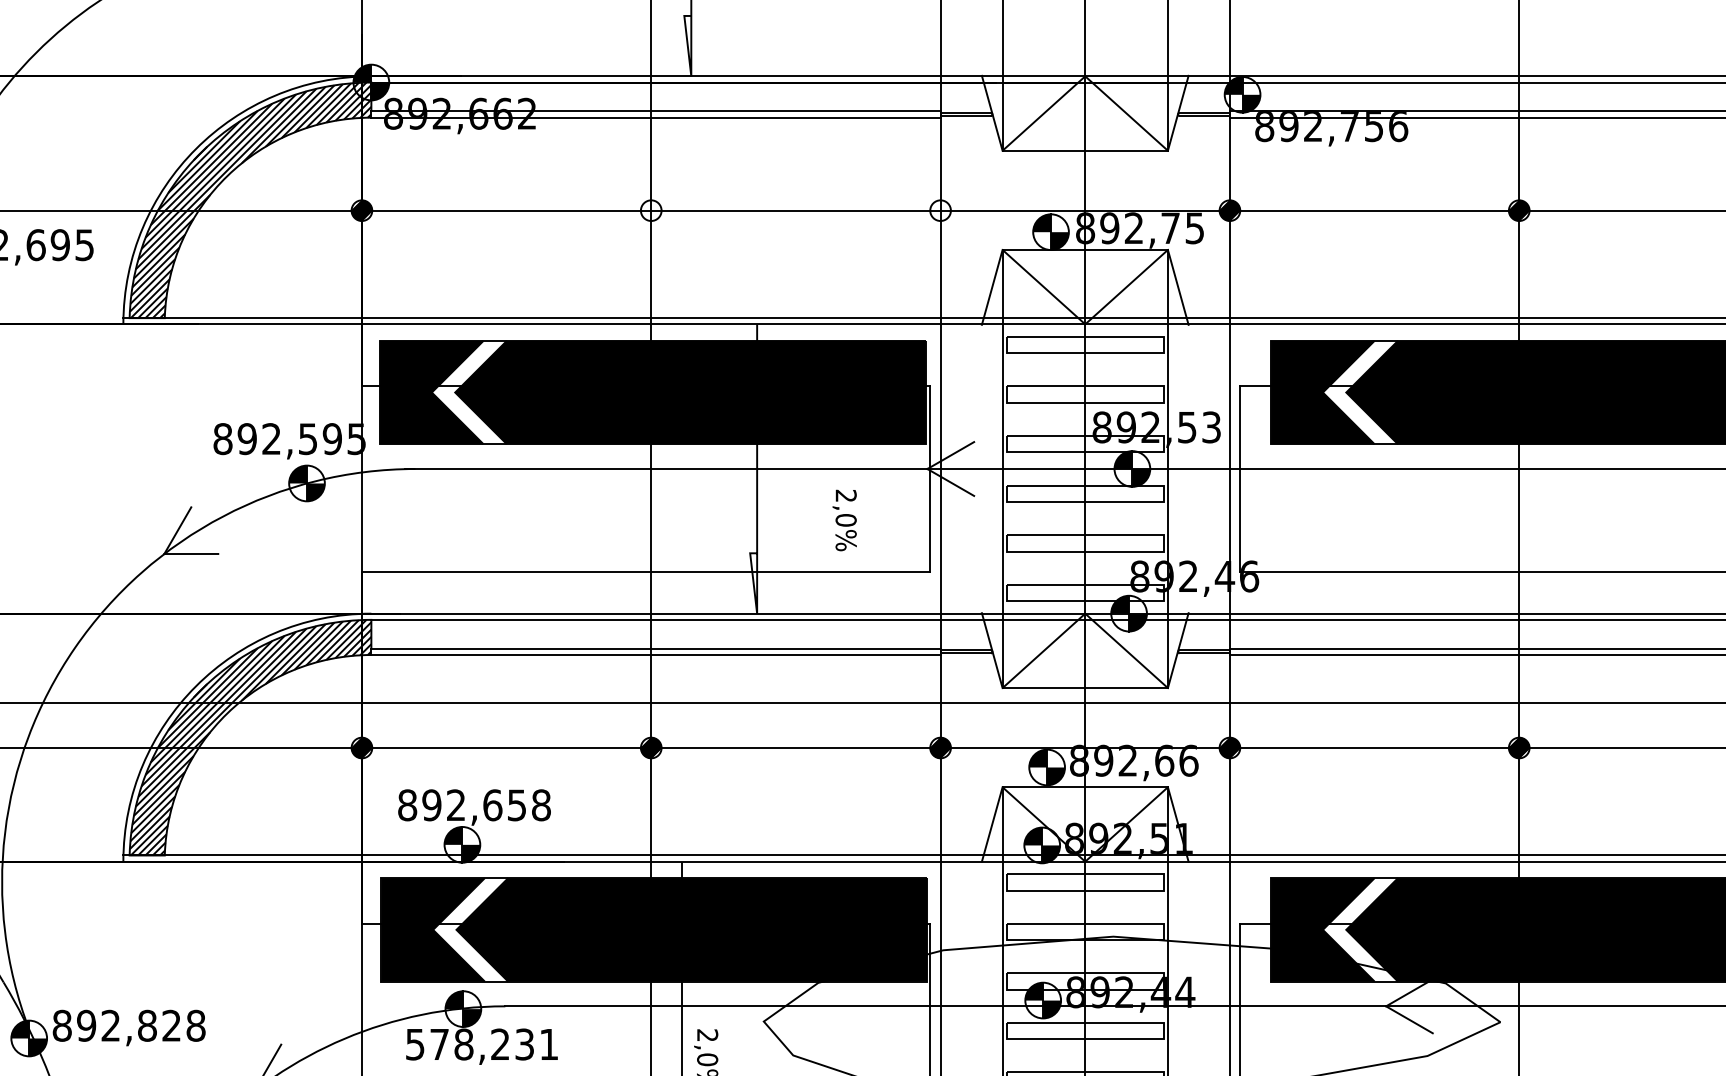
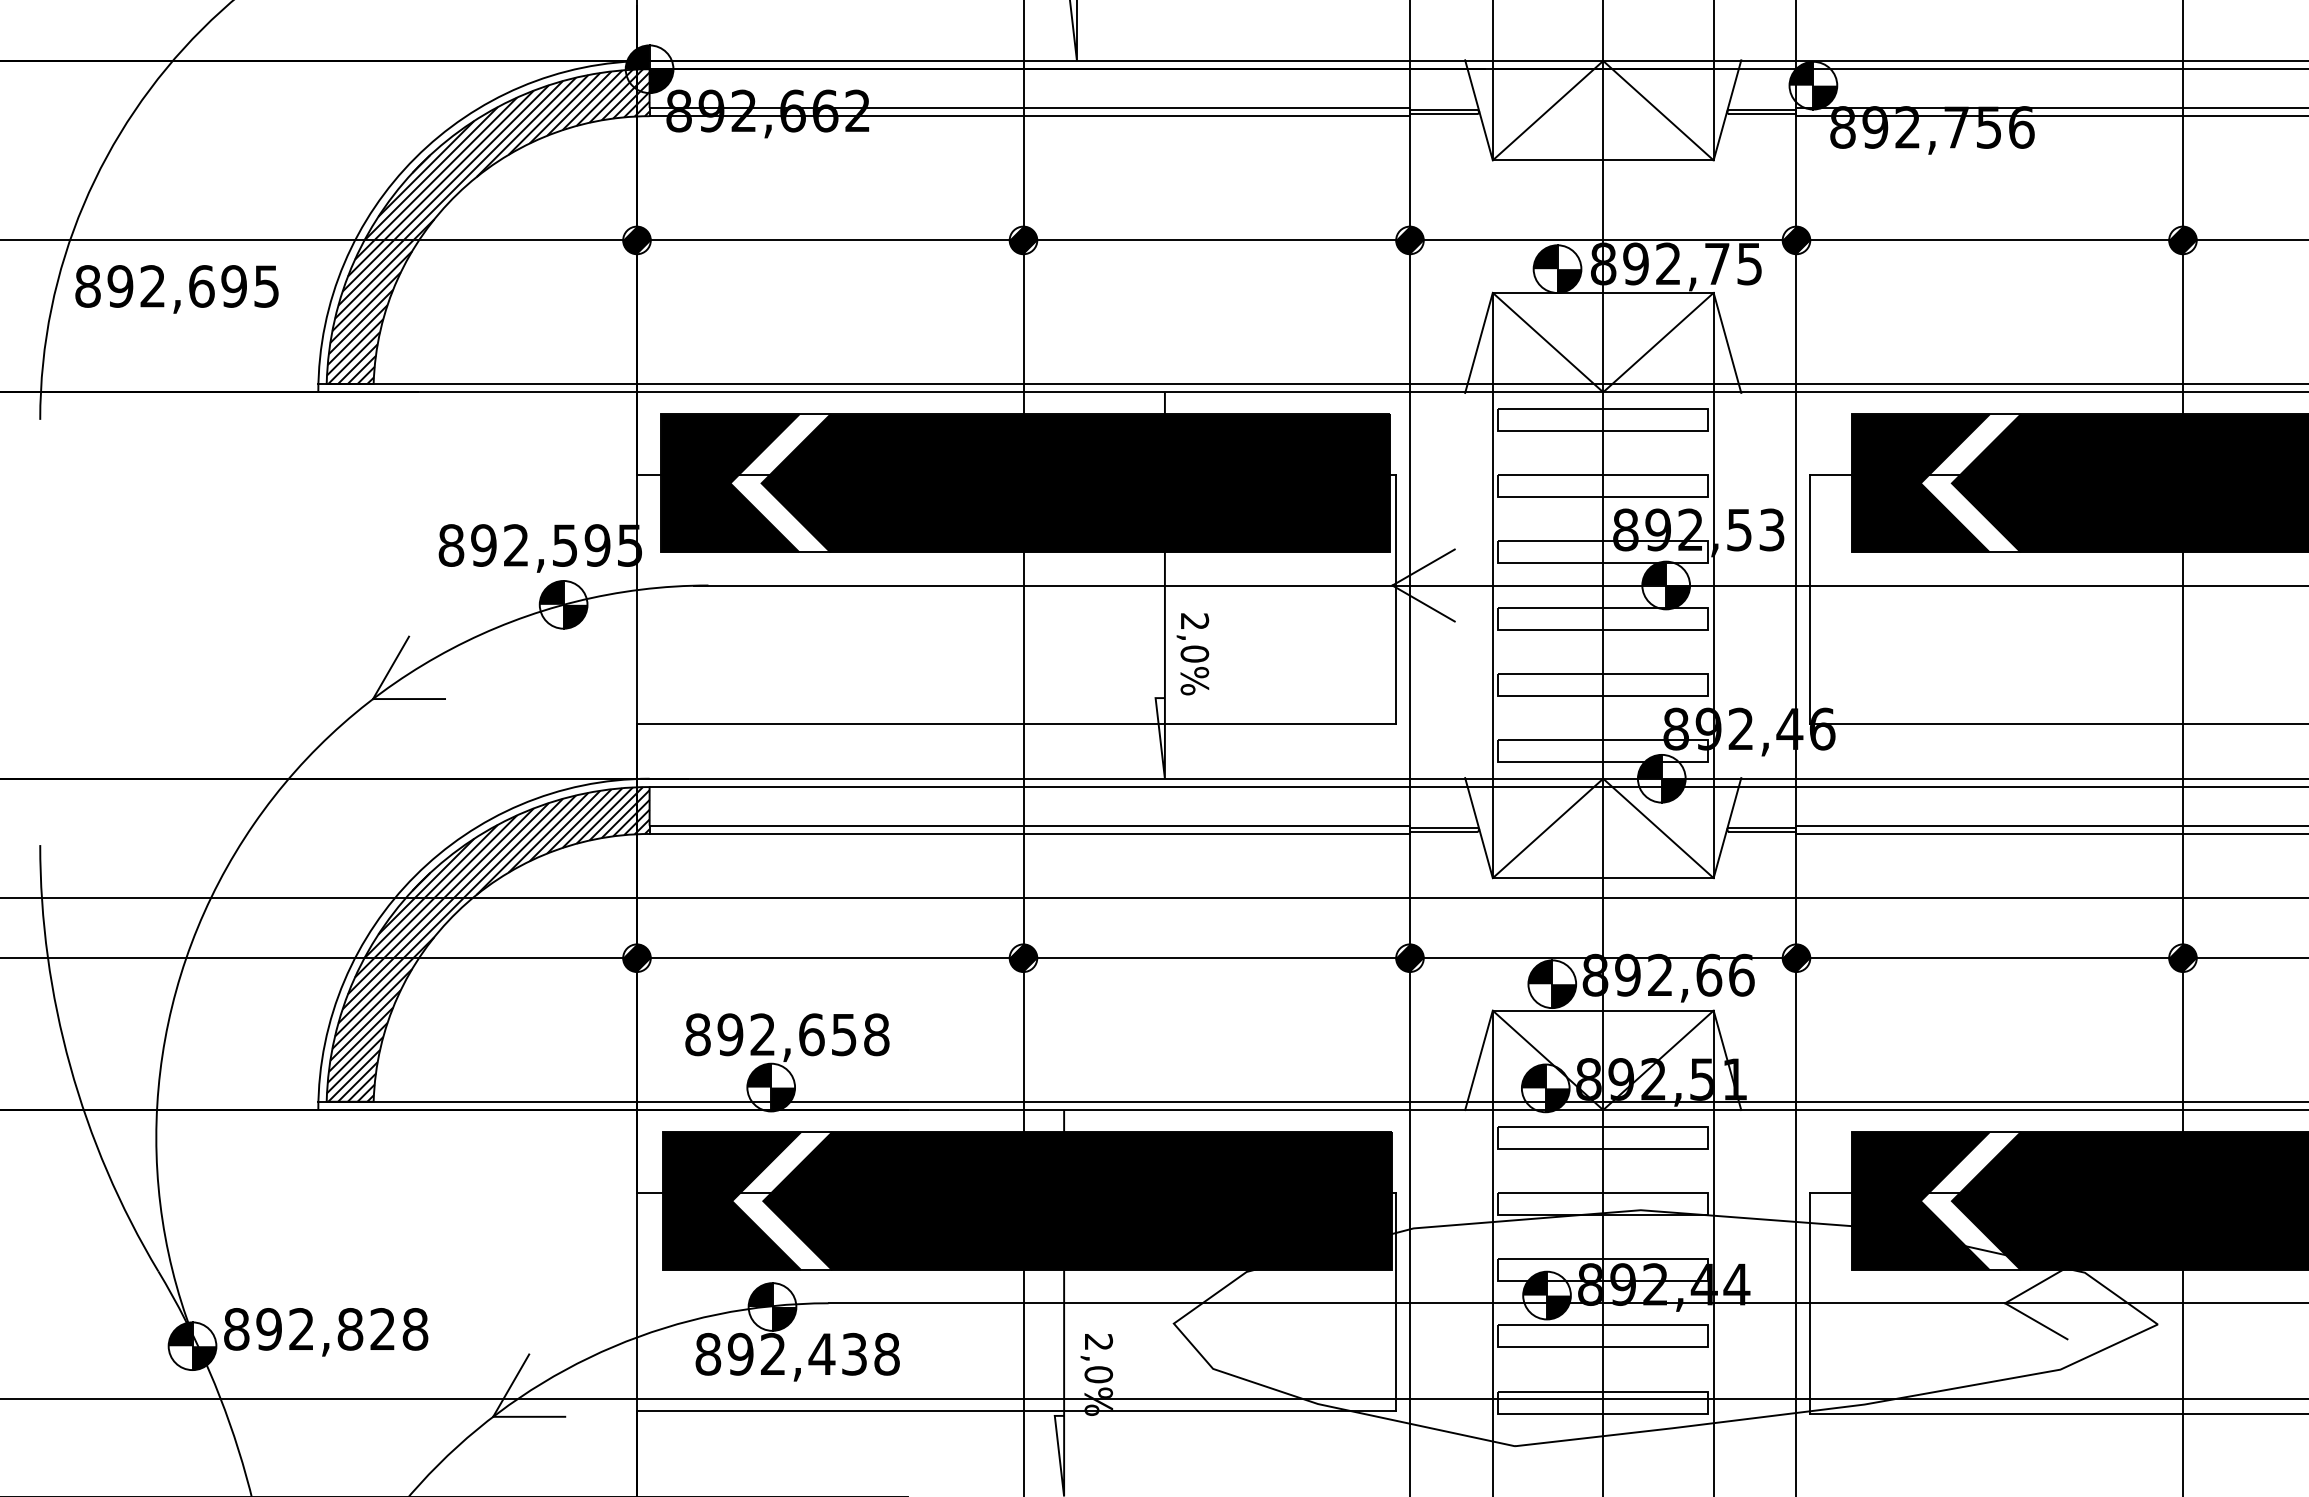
hatch: (651, 210) -> (1023, 240), added
hatch: (940, 210) -> (1409, 240), added
text: (844, 520) -> (1192, 654), moved
text: (482, 1043) -> (797, 1353), 578,231 -> 892,438

